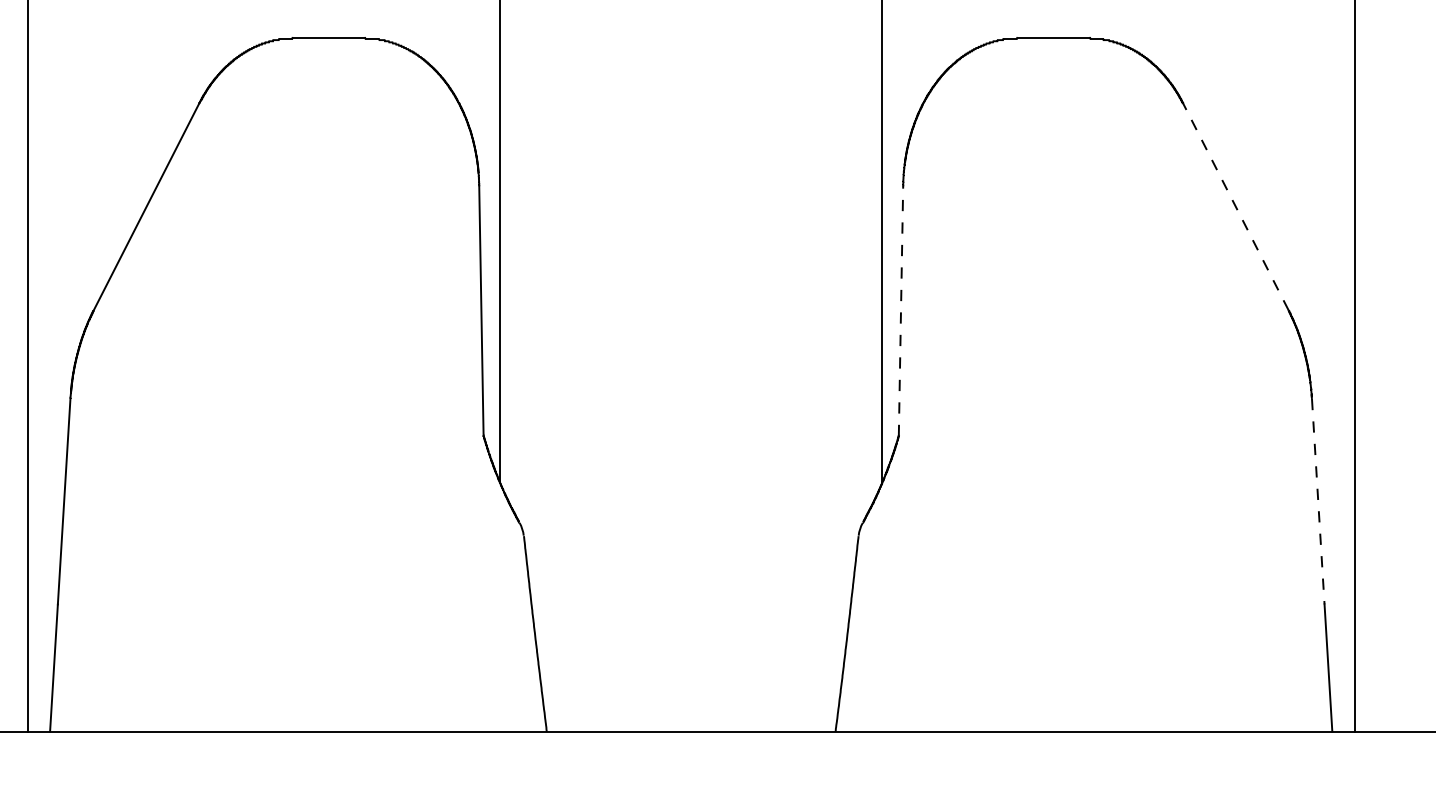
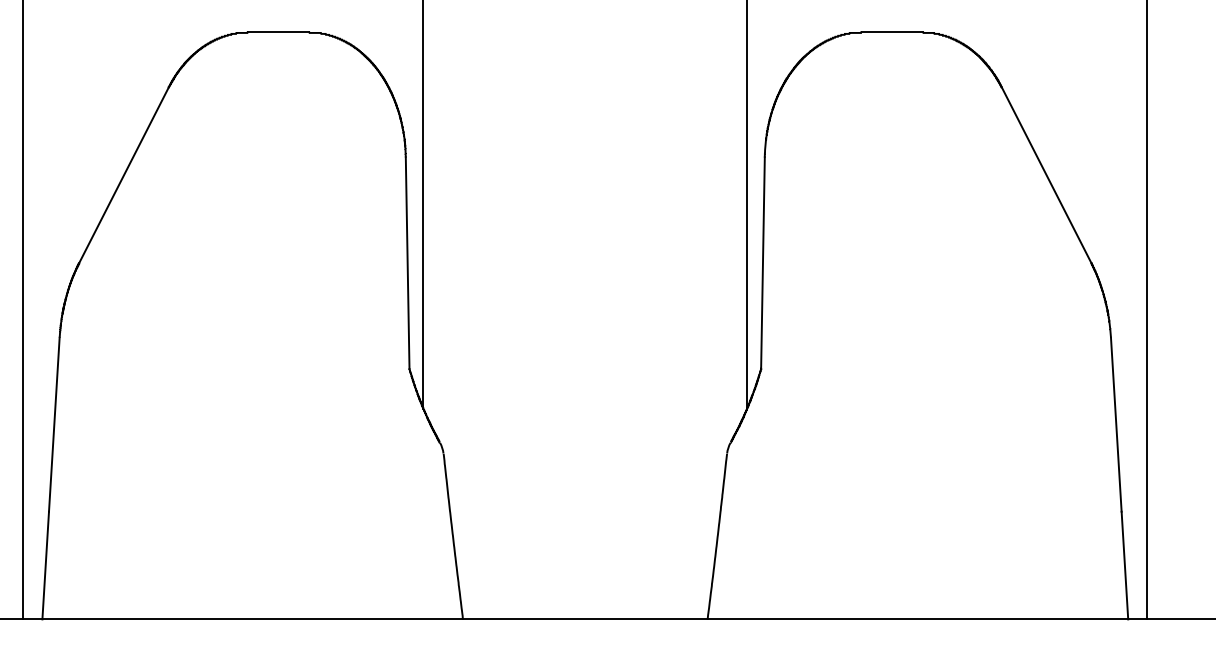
line: (1235, 206) -> (1046, 174), dashed -> solid
line: (900, 311) -> (762, 263), dashed -> solid
line: (1318, 502) -> (1116, 425), dashed -> solid

